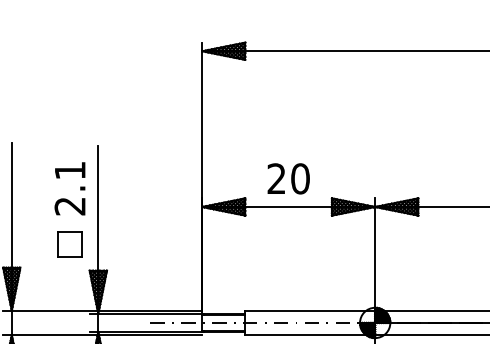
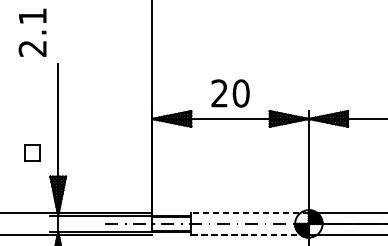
text: (69, 188) -> (32, 32), moved
part: (69, 244) -> (32, 152), size x0.7
line: (310, 310) -> (250, 212), solid -> dashed
line: (310, 335) -> (250, 235), solid -> dashed

